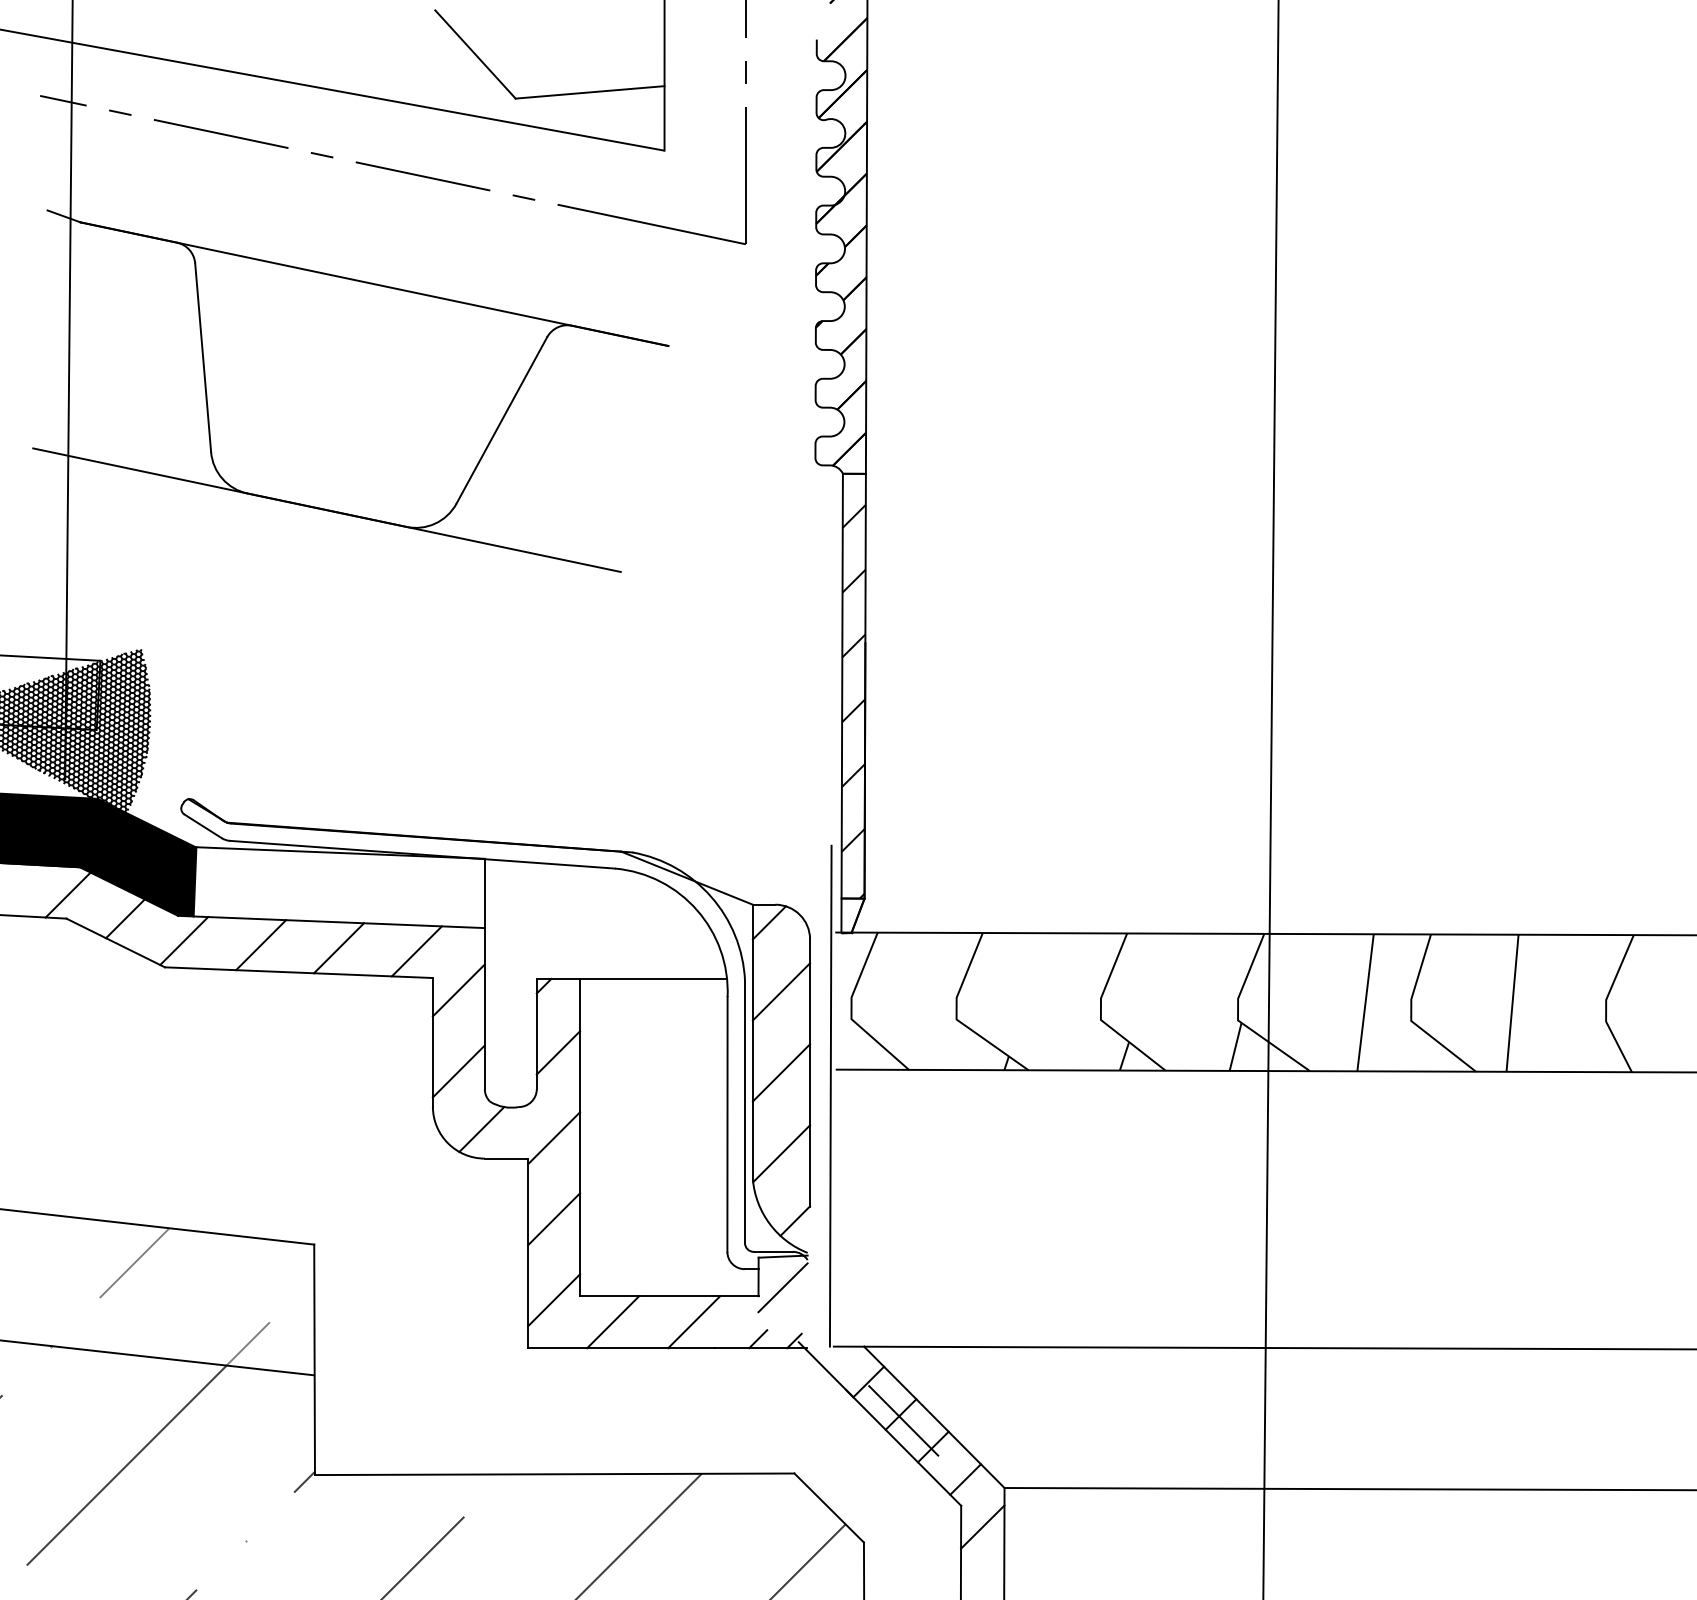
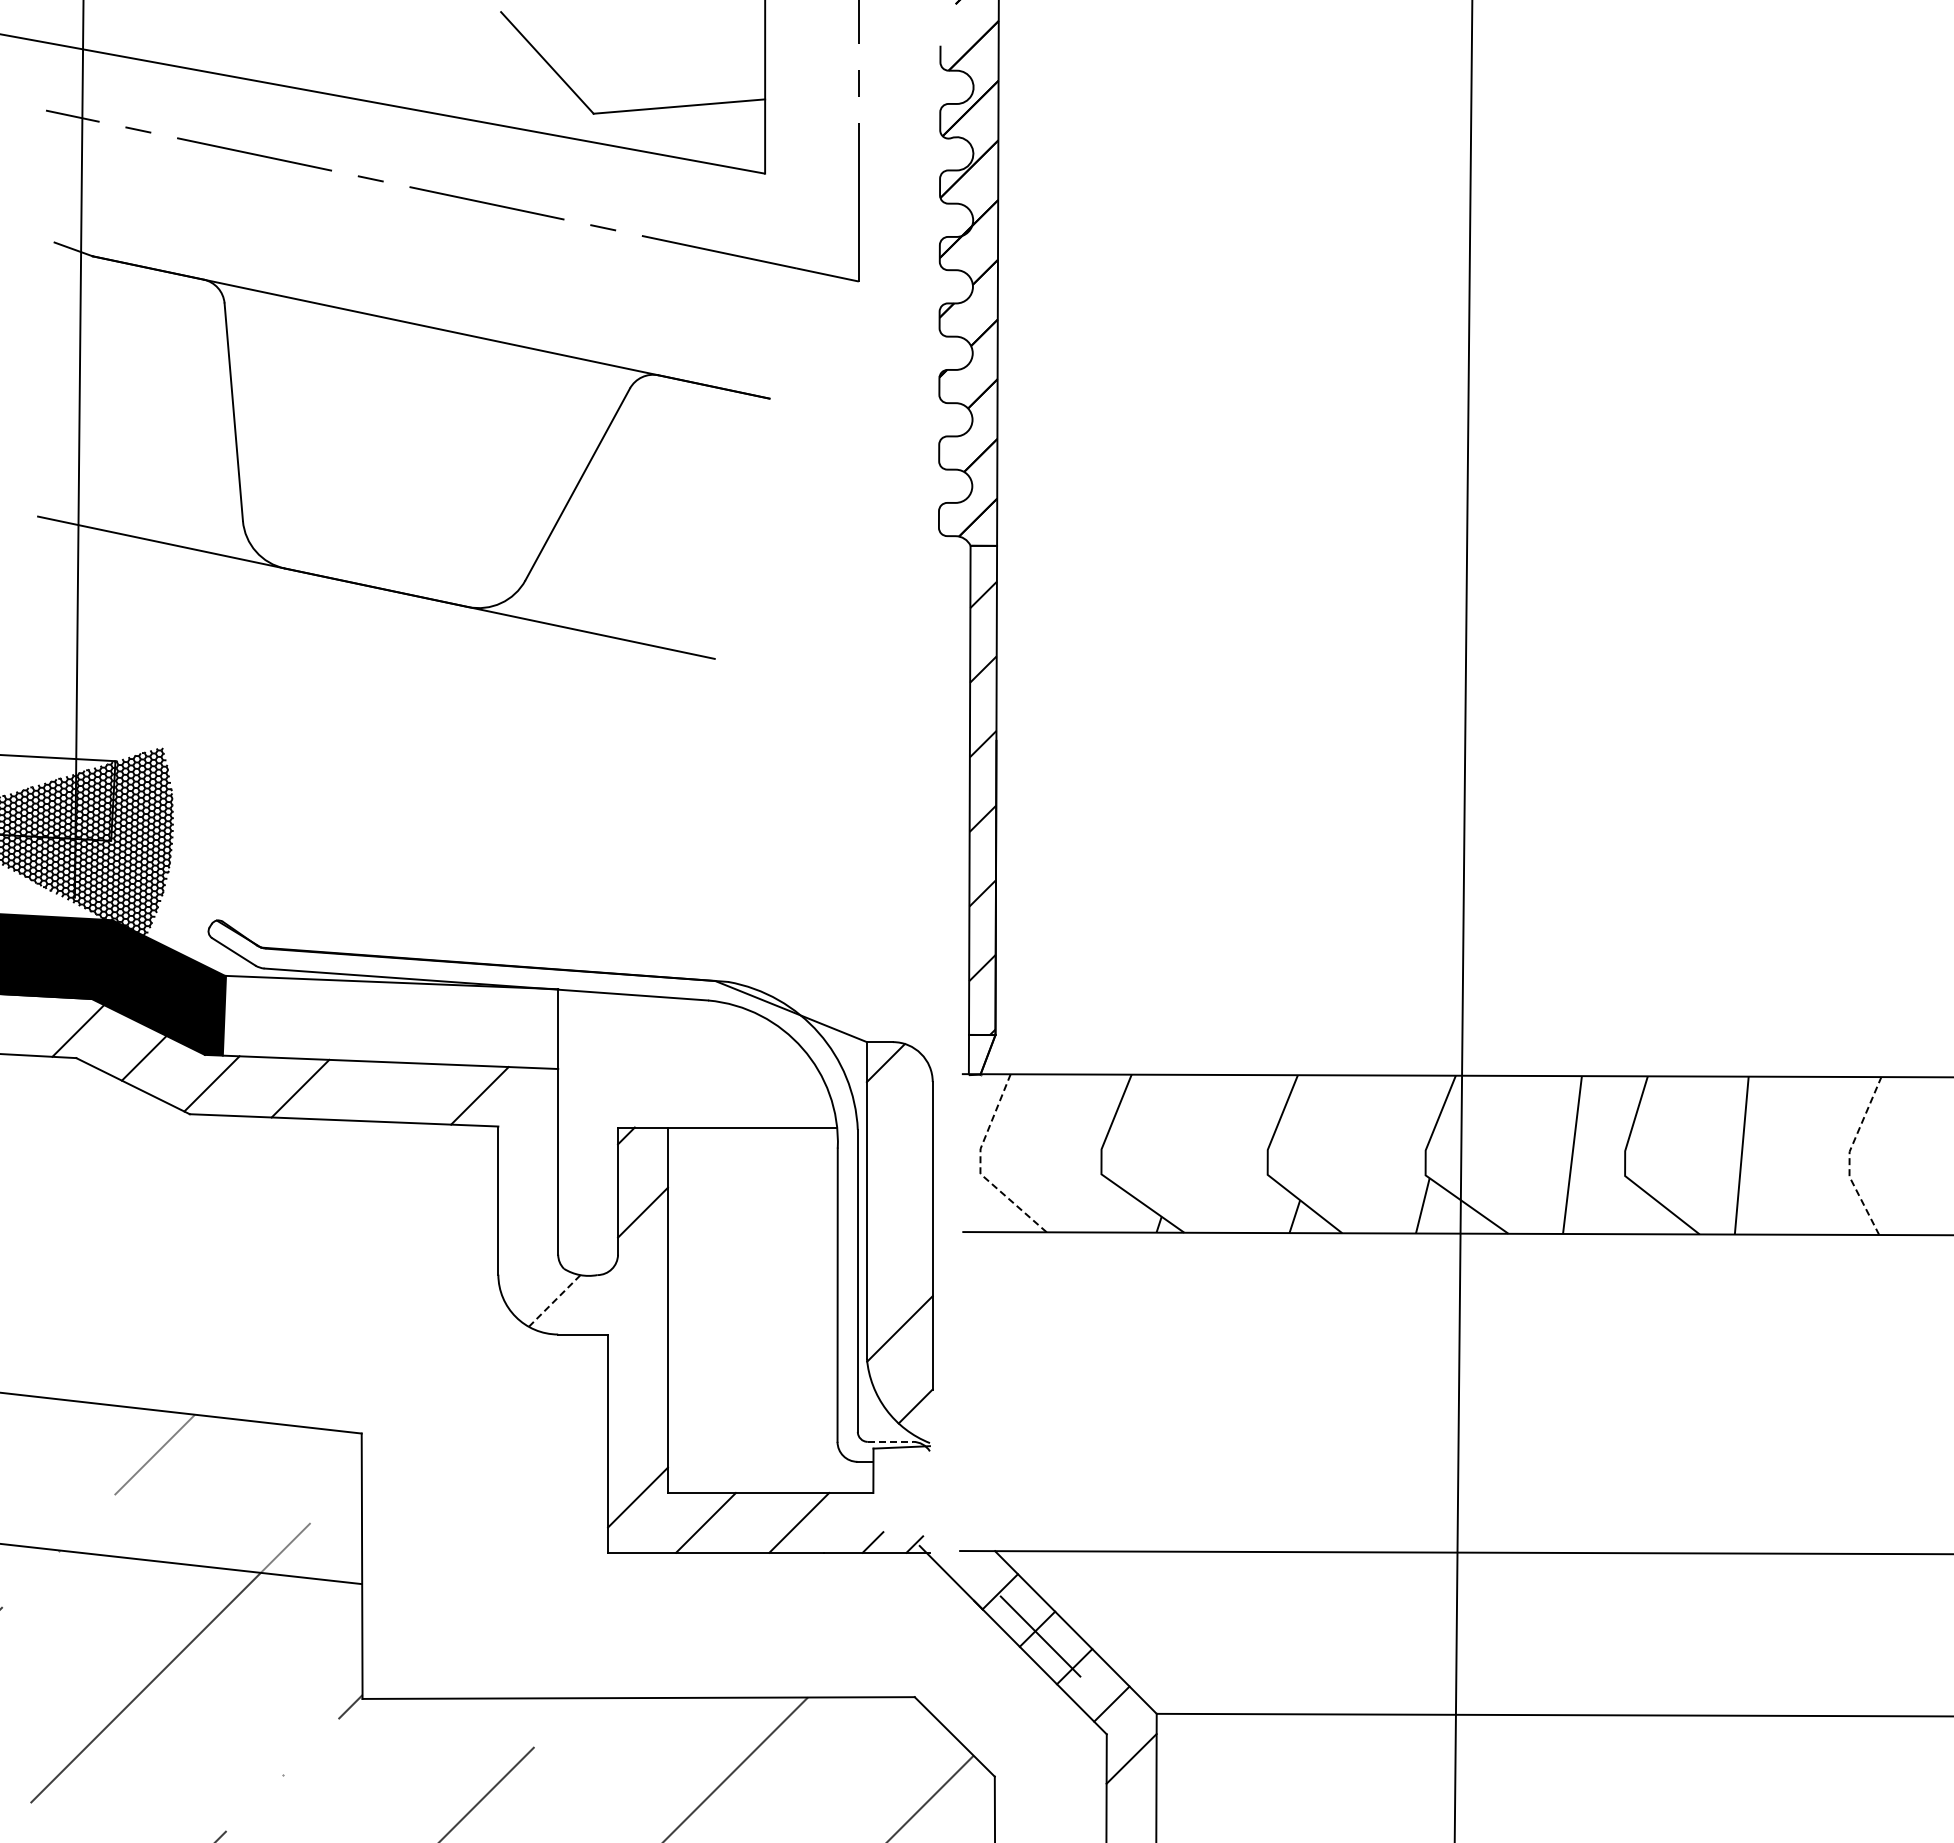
line: (339, 948) -> (390, 1092), removed
line: (459, 990) -> (528, 1140), removed
line: (781, 991) -> (899, 1142), removed
line: (1606, 1003) -> (1849, 1155), solid -> dashed
line: (851, 1010) -> (980, 1164), solid -> dashed
line: (459, 1071) -> (528, 1234), removed
line: (781, 1072) -> (899, 1235), removed
line: (830, 1096) -> (956, 1262), removed
line: (481, 1129) -> (554, 1301), solid -> dashed
line: (553, 1137) -> (637, 1310), removed
line: (553, 1219) -> (637, 1404), removed
line: (773, 1251) -> (890, 1441), solid -> dashed
line: (782, 1287) -> (901, 1483), removed

